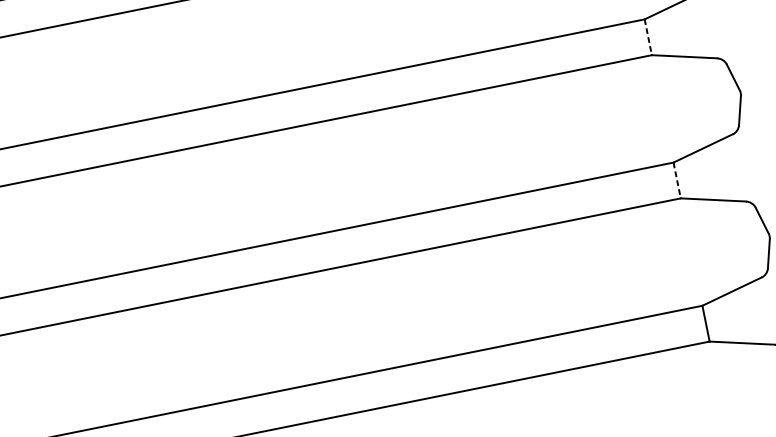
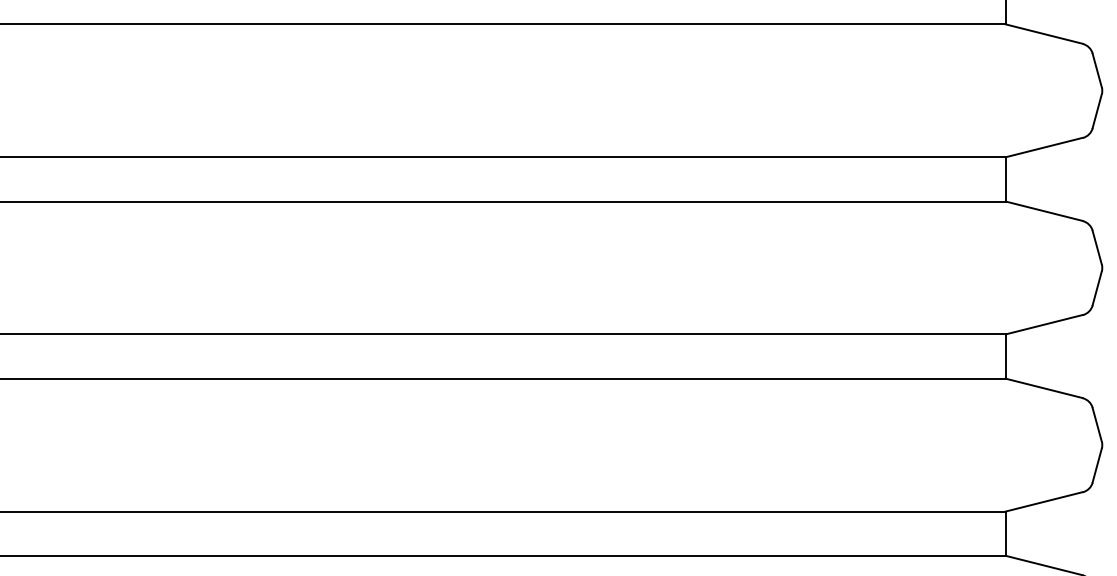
line: (648, 37) -> (1005, 179), dashed -> solid
line: (677, 181) -> (1005, 357), dashed -> solid

